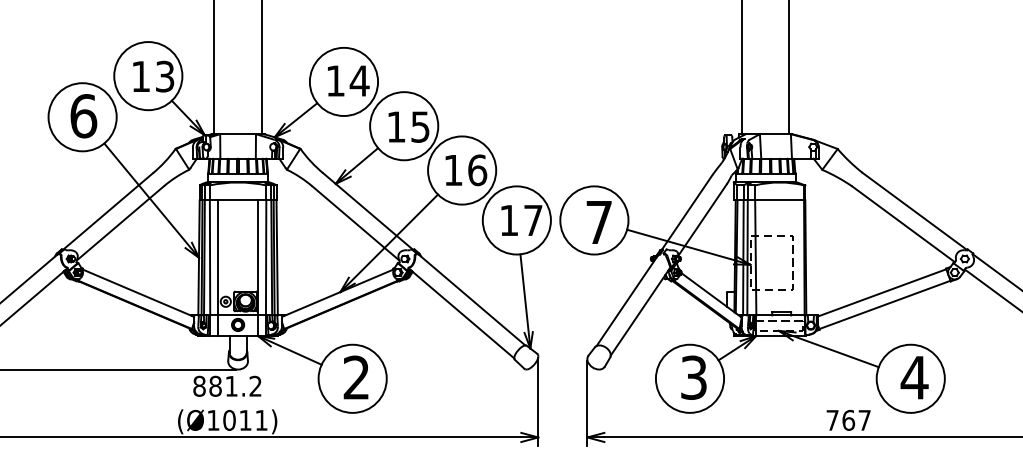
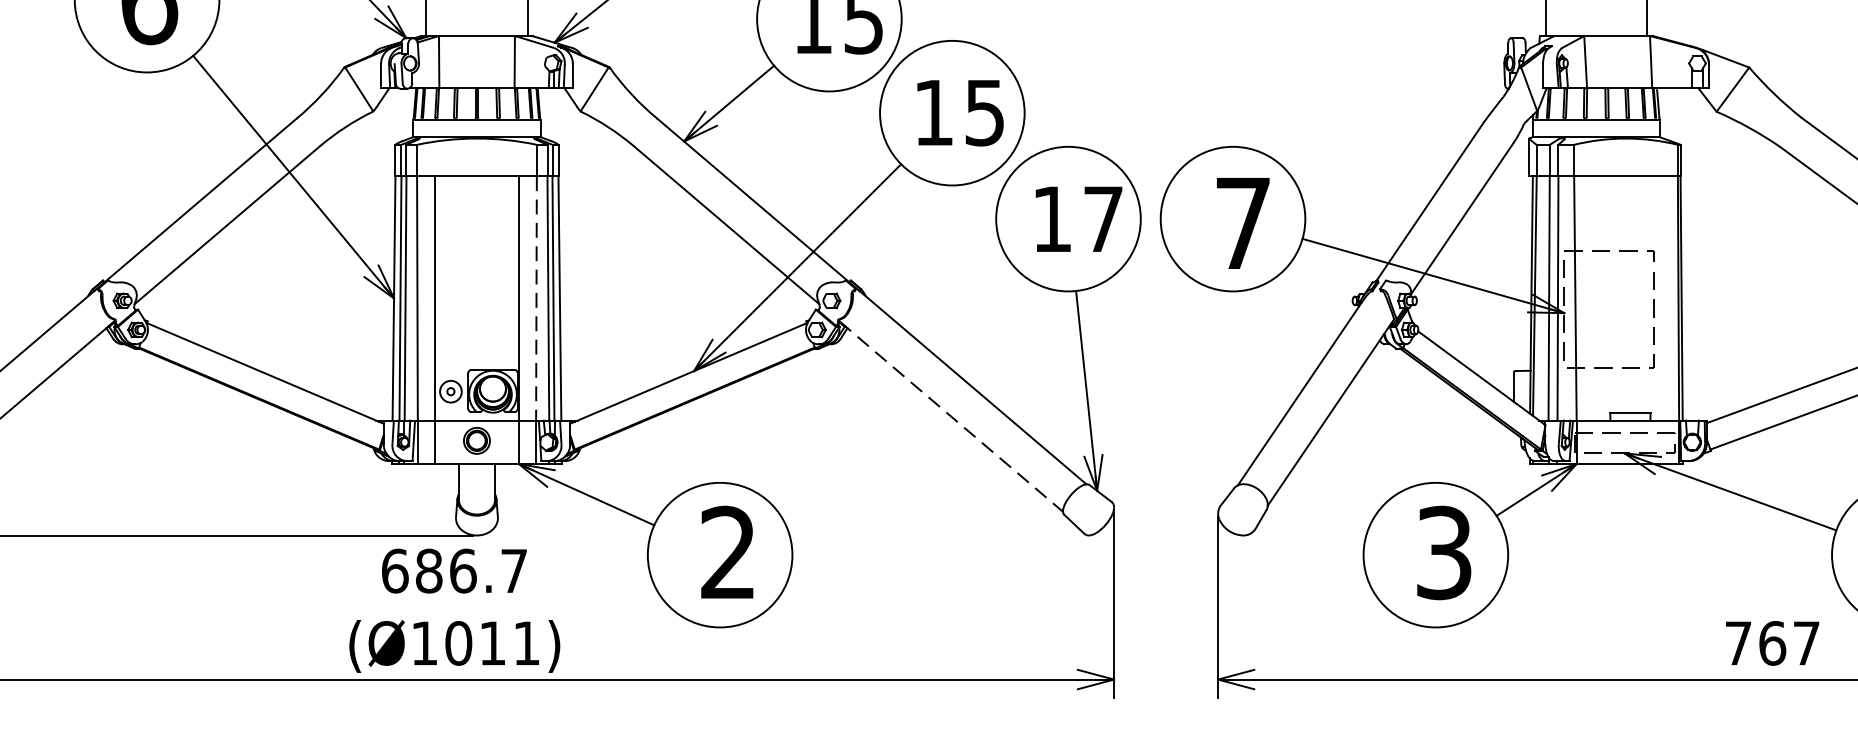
text: (477, 170) -> (984, 113), 16 -> 15
line: (266, 257) -> (537, 297), solid -> dashed
line: (462, 313) -> (953, 416), solid -> dashed
text: (227, 385) -> (454, 569), 881.2 -> 686.7

